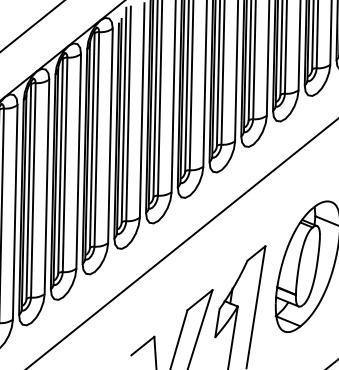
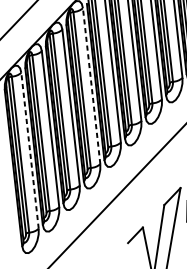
line: (110, 135) -> (91, 85), solid -> dashed
line: (15, 211) -> (30, 150), solid -> dashed

